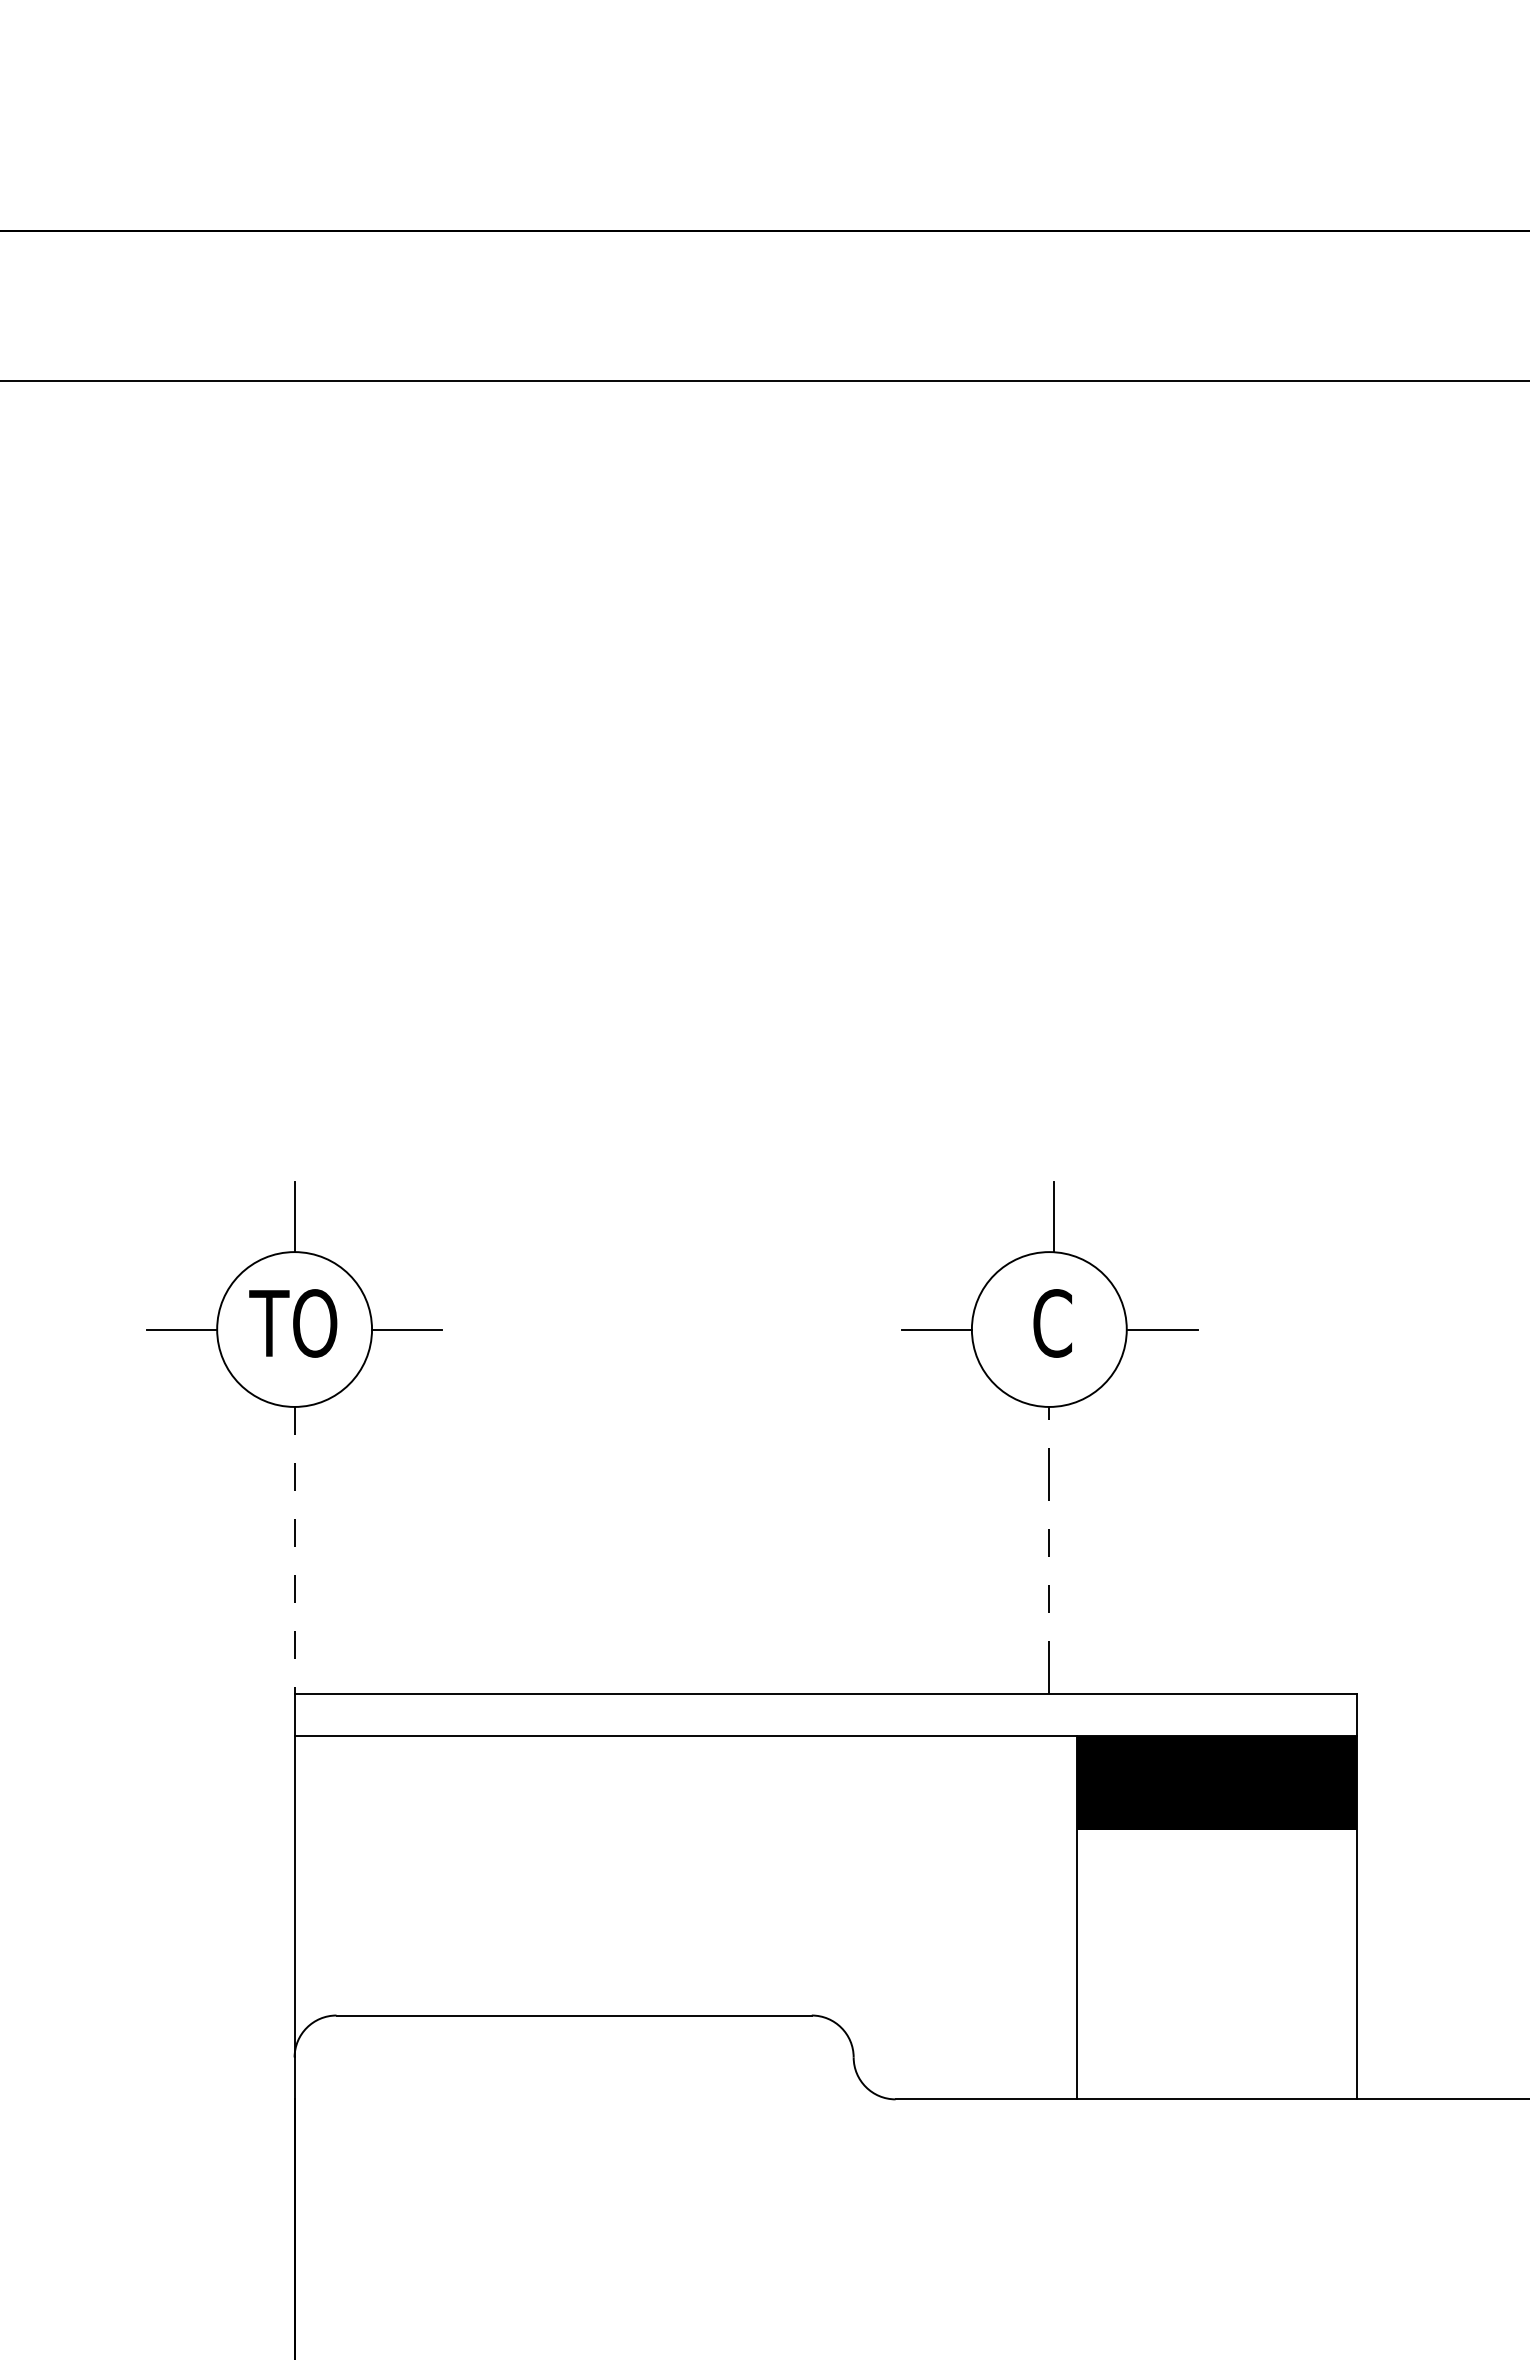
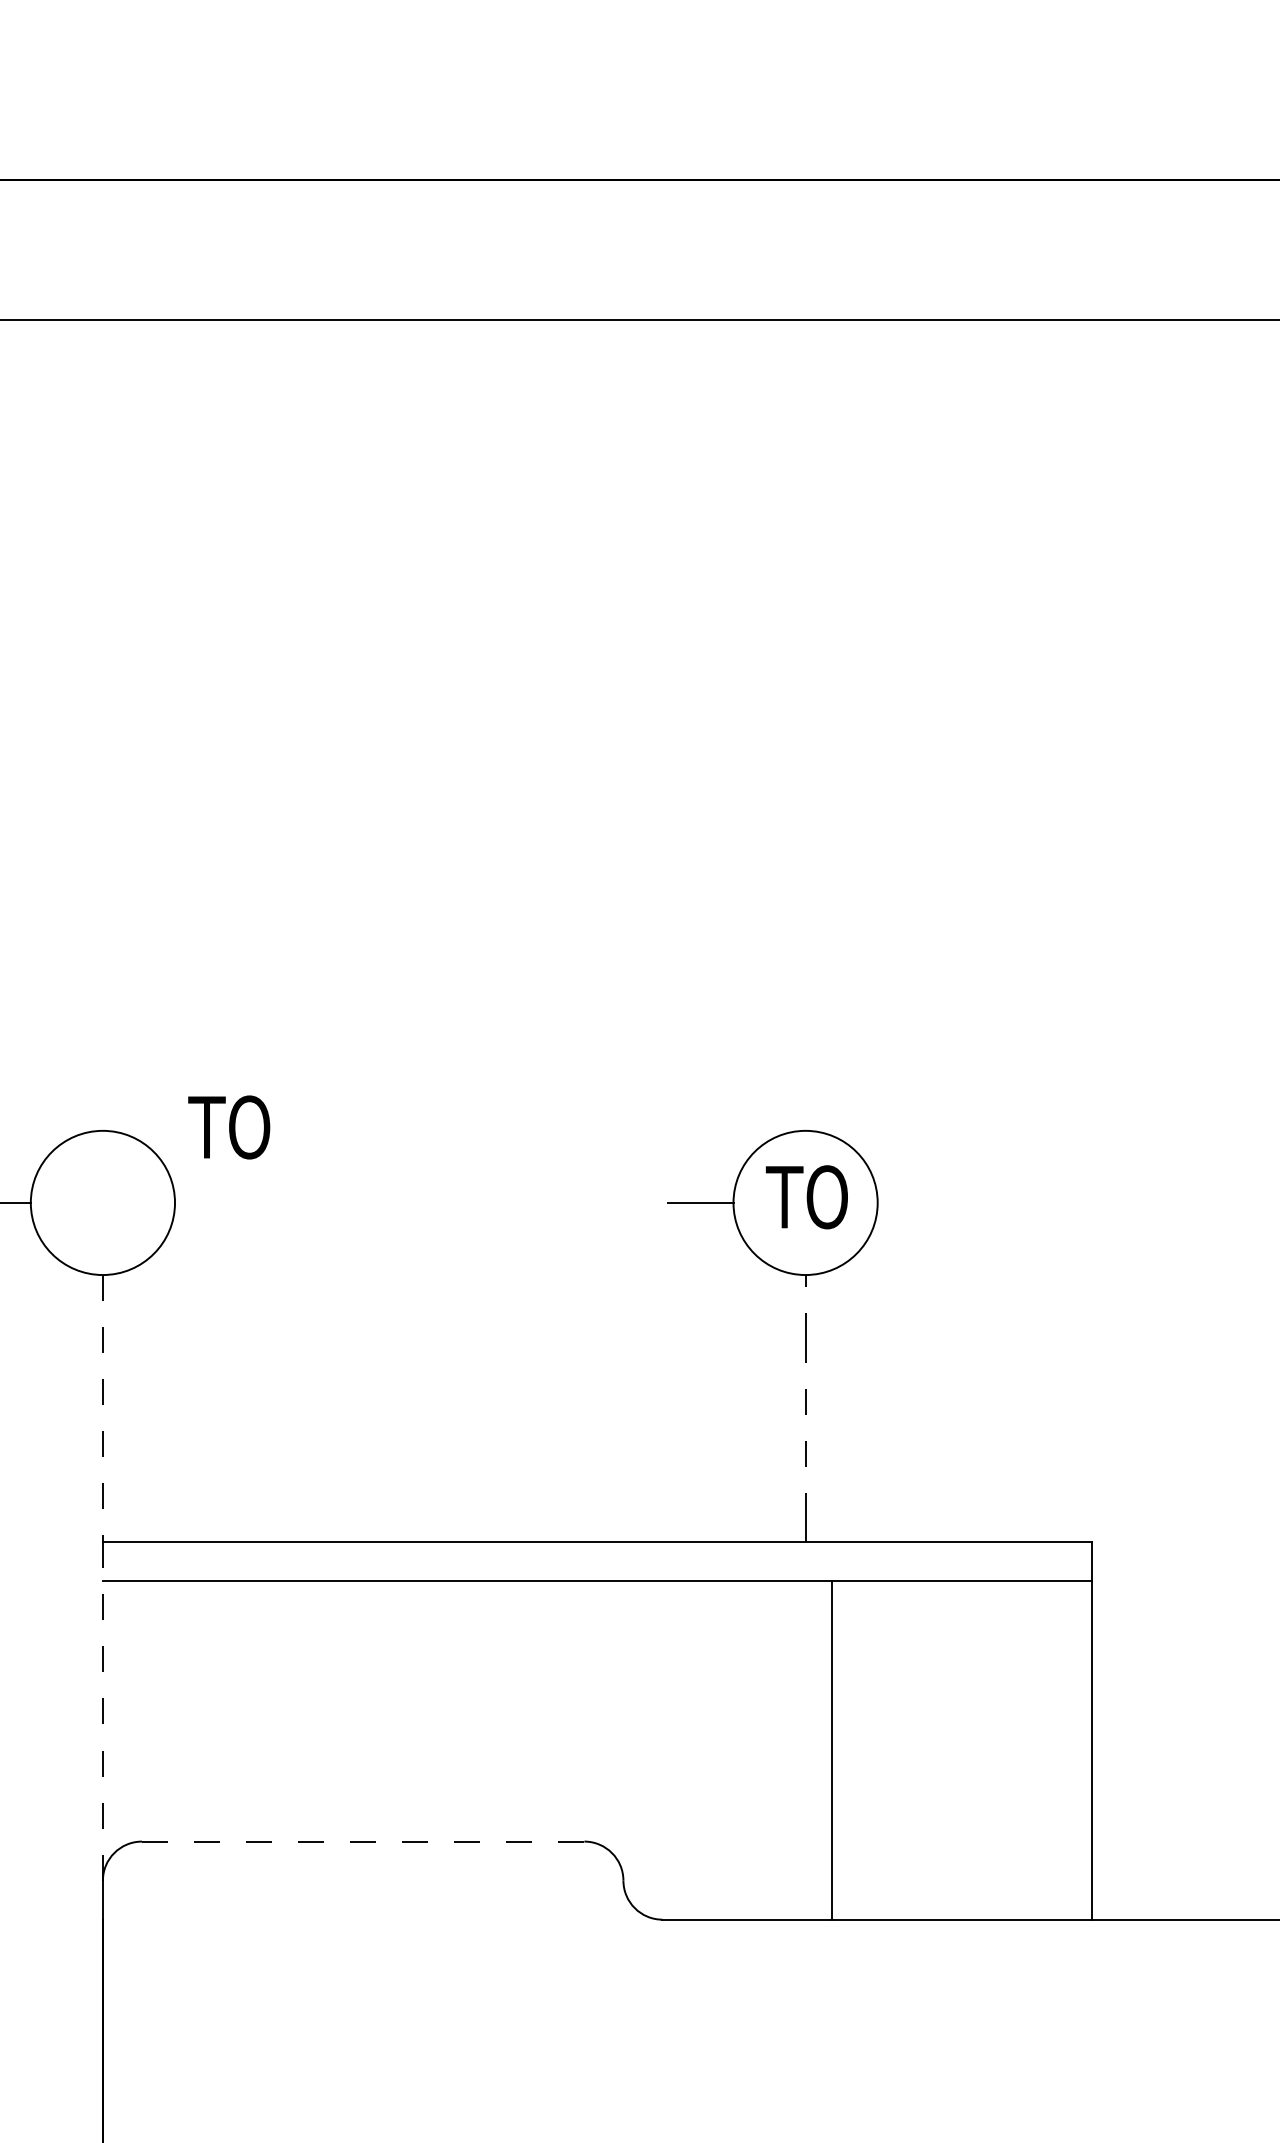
line: (294, 1216) -> (102, 1097), removed
line: (1053, 1216) -> (809, 1097), removed
text: (293, 1323) -> (229, 1127), moved
text: (1050, 1323) -> (806, 1197), C -> TO
line: (407, 1329) -> (208, 1202), removed
line: (1162, 1329) -> (910, 1202), removed
fill: (1216, 1782) -> (961, 1624), removed
line: (294, 1875) -> (102, 1711), solid -> dashed
line: (574, 2015) -> (363, 1841), solid -> dashed

